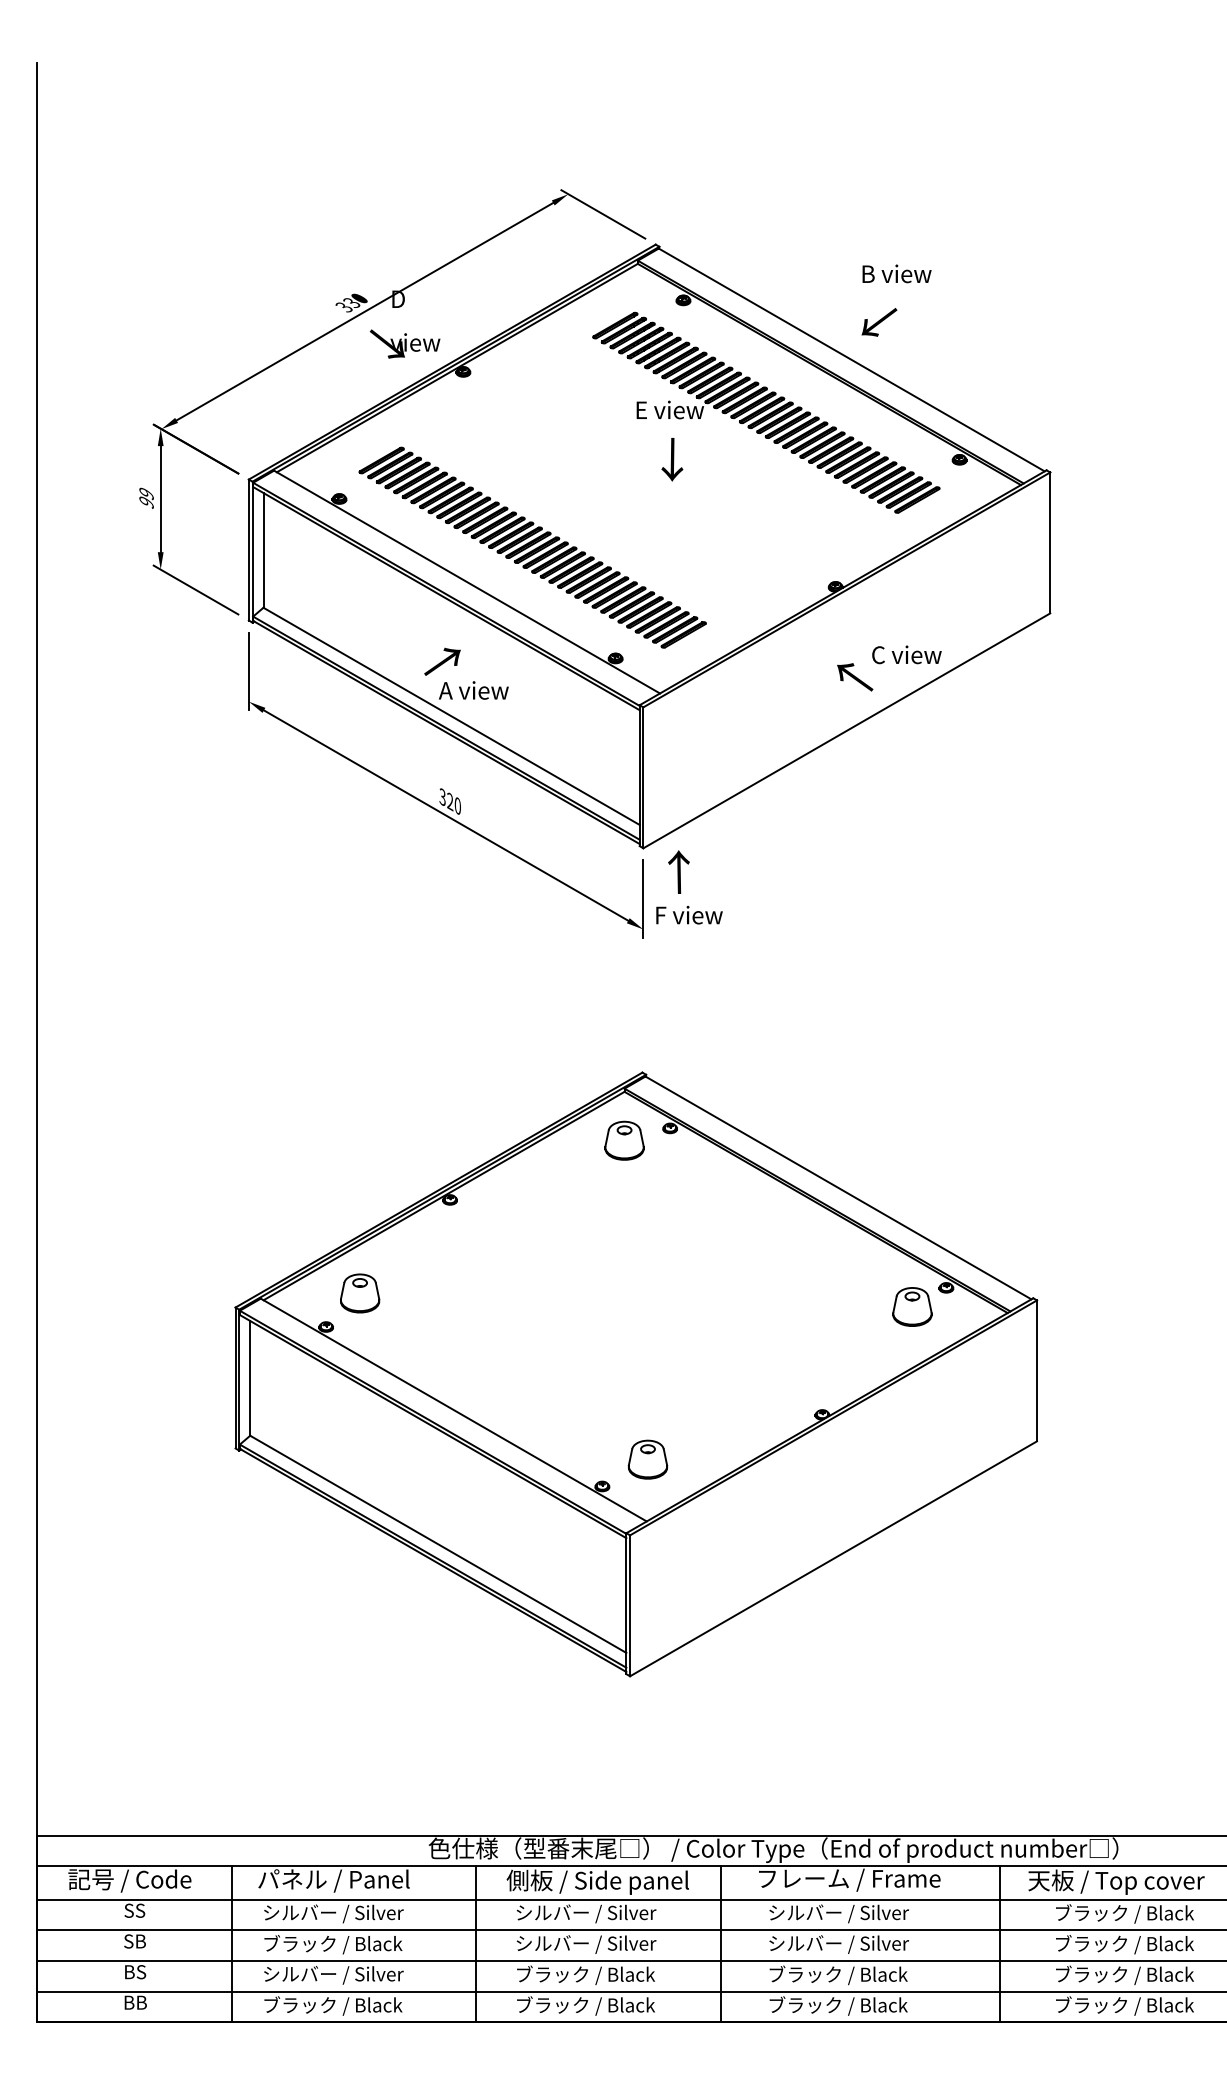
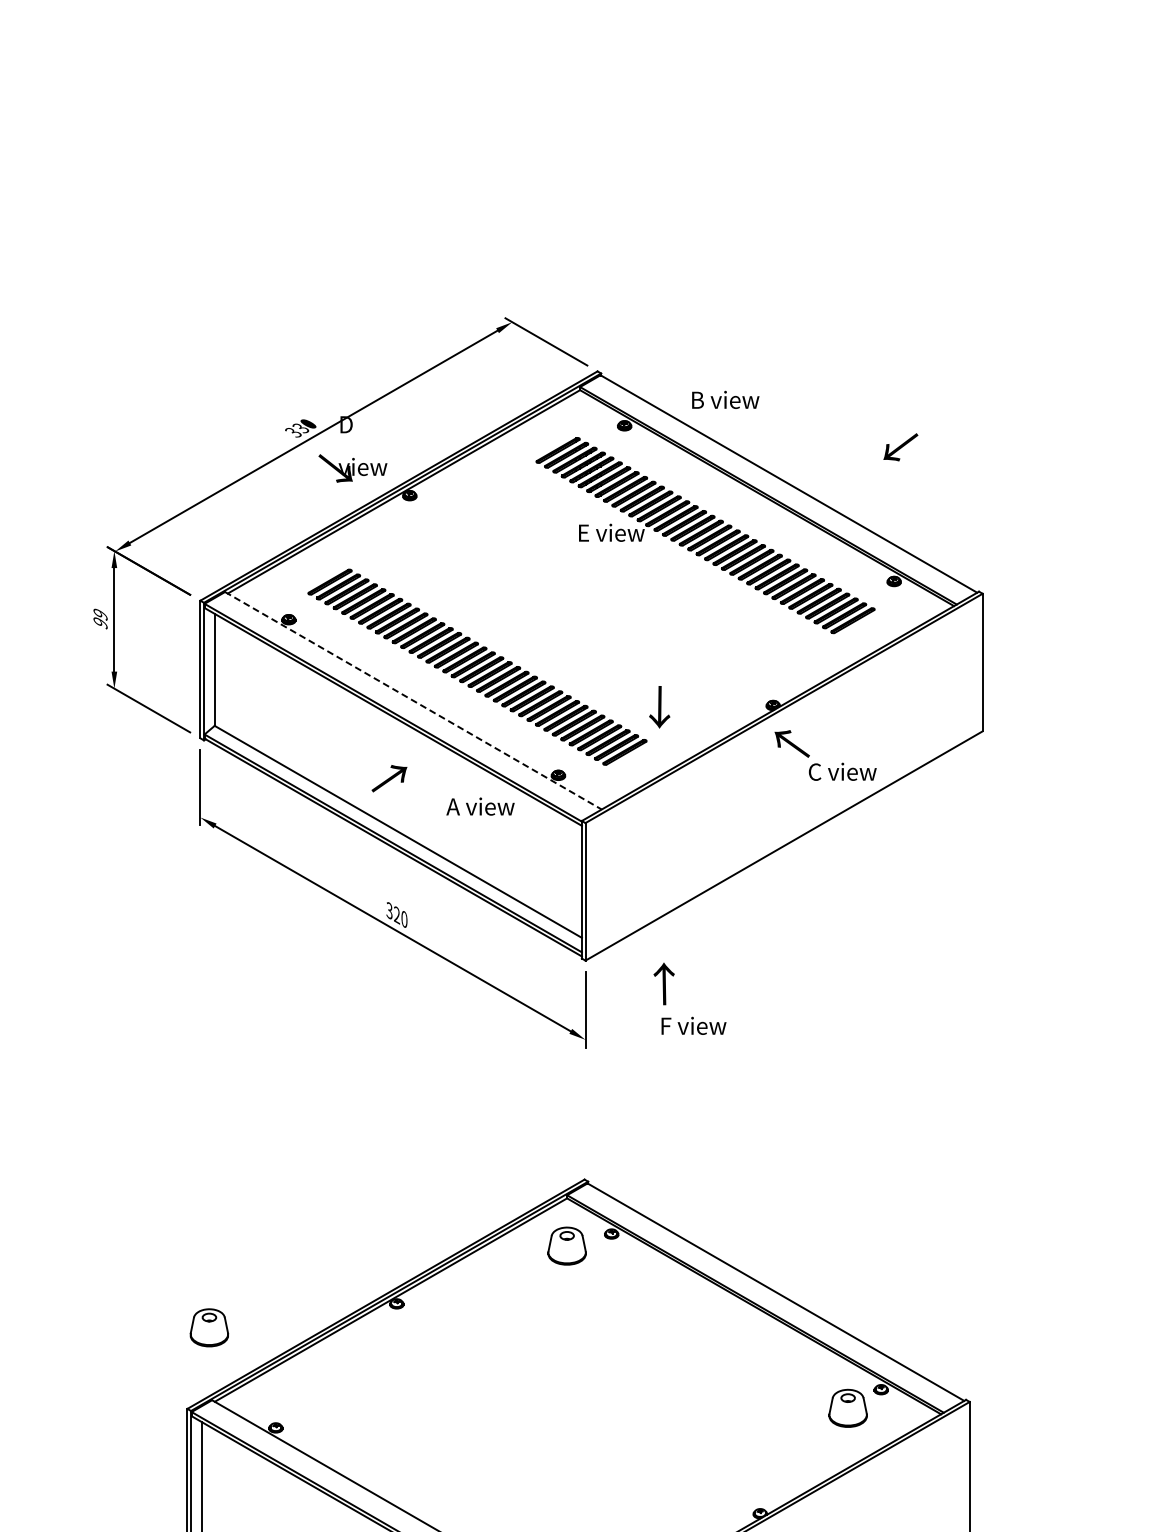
text: (896, 273) -> (725, 399), moved
text: (879, 322) -> (900, 447), moved
text: (672, 459) -> (659, 707), moved
line: (467, 582) -> (413, 701), solid -> dashed
text: (855, 677) -> (792, 744), moved
text: (473, 690) -> (480, 806), moved
text: (678, 871) -> (663, 983), moved
text: (689, 915) -> (693, 1026), moved
part: (360, 1293) -> (209, 1327), moved

